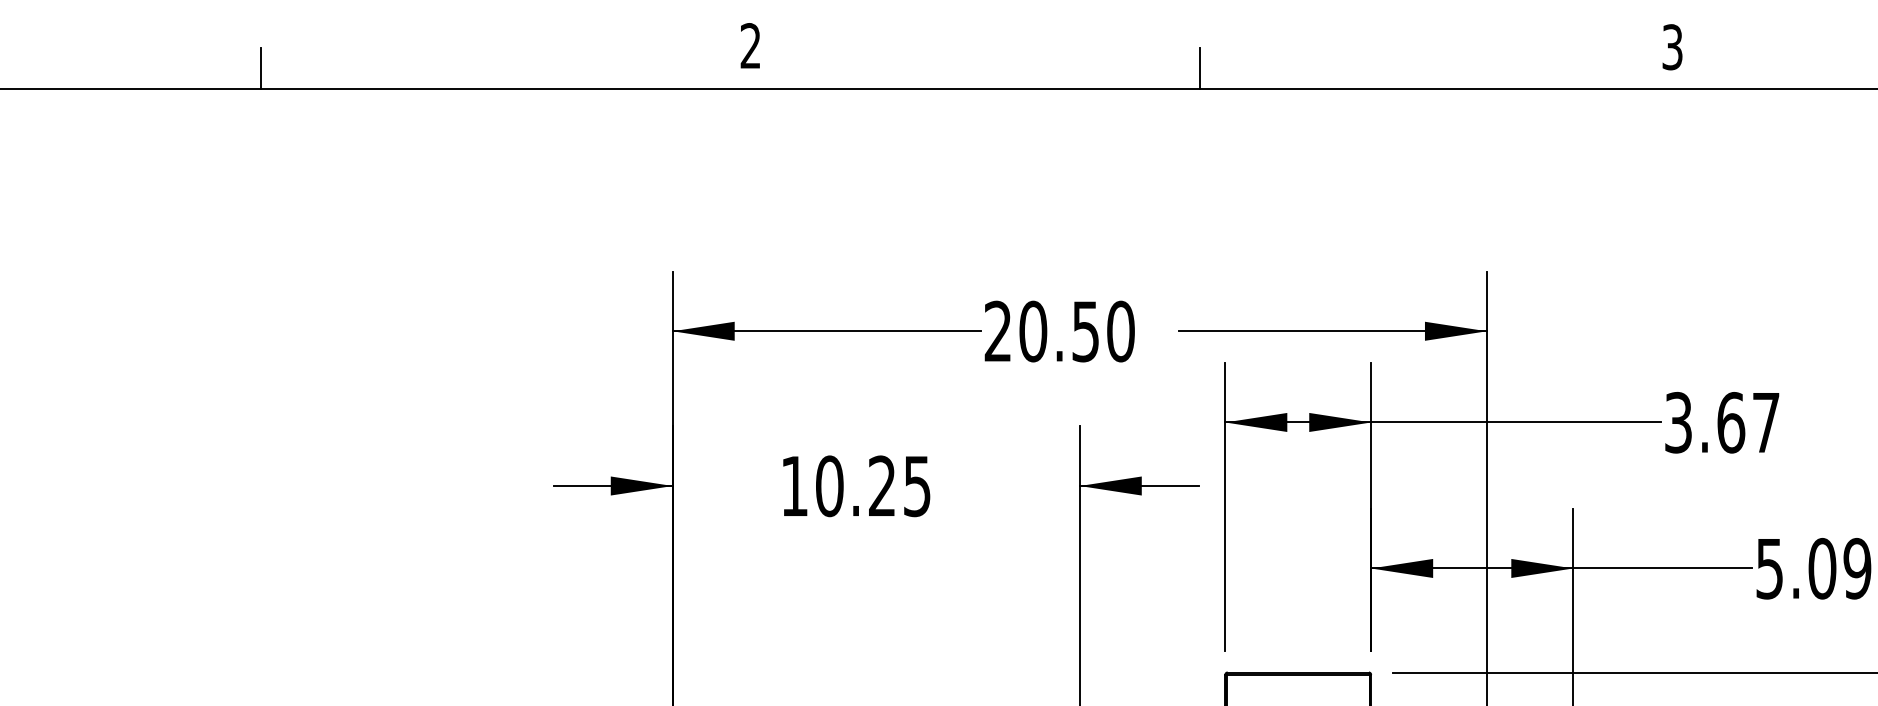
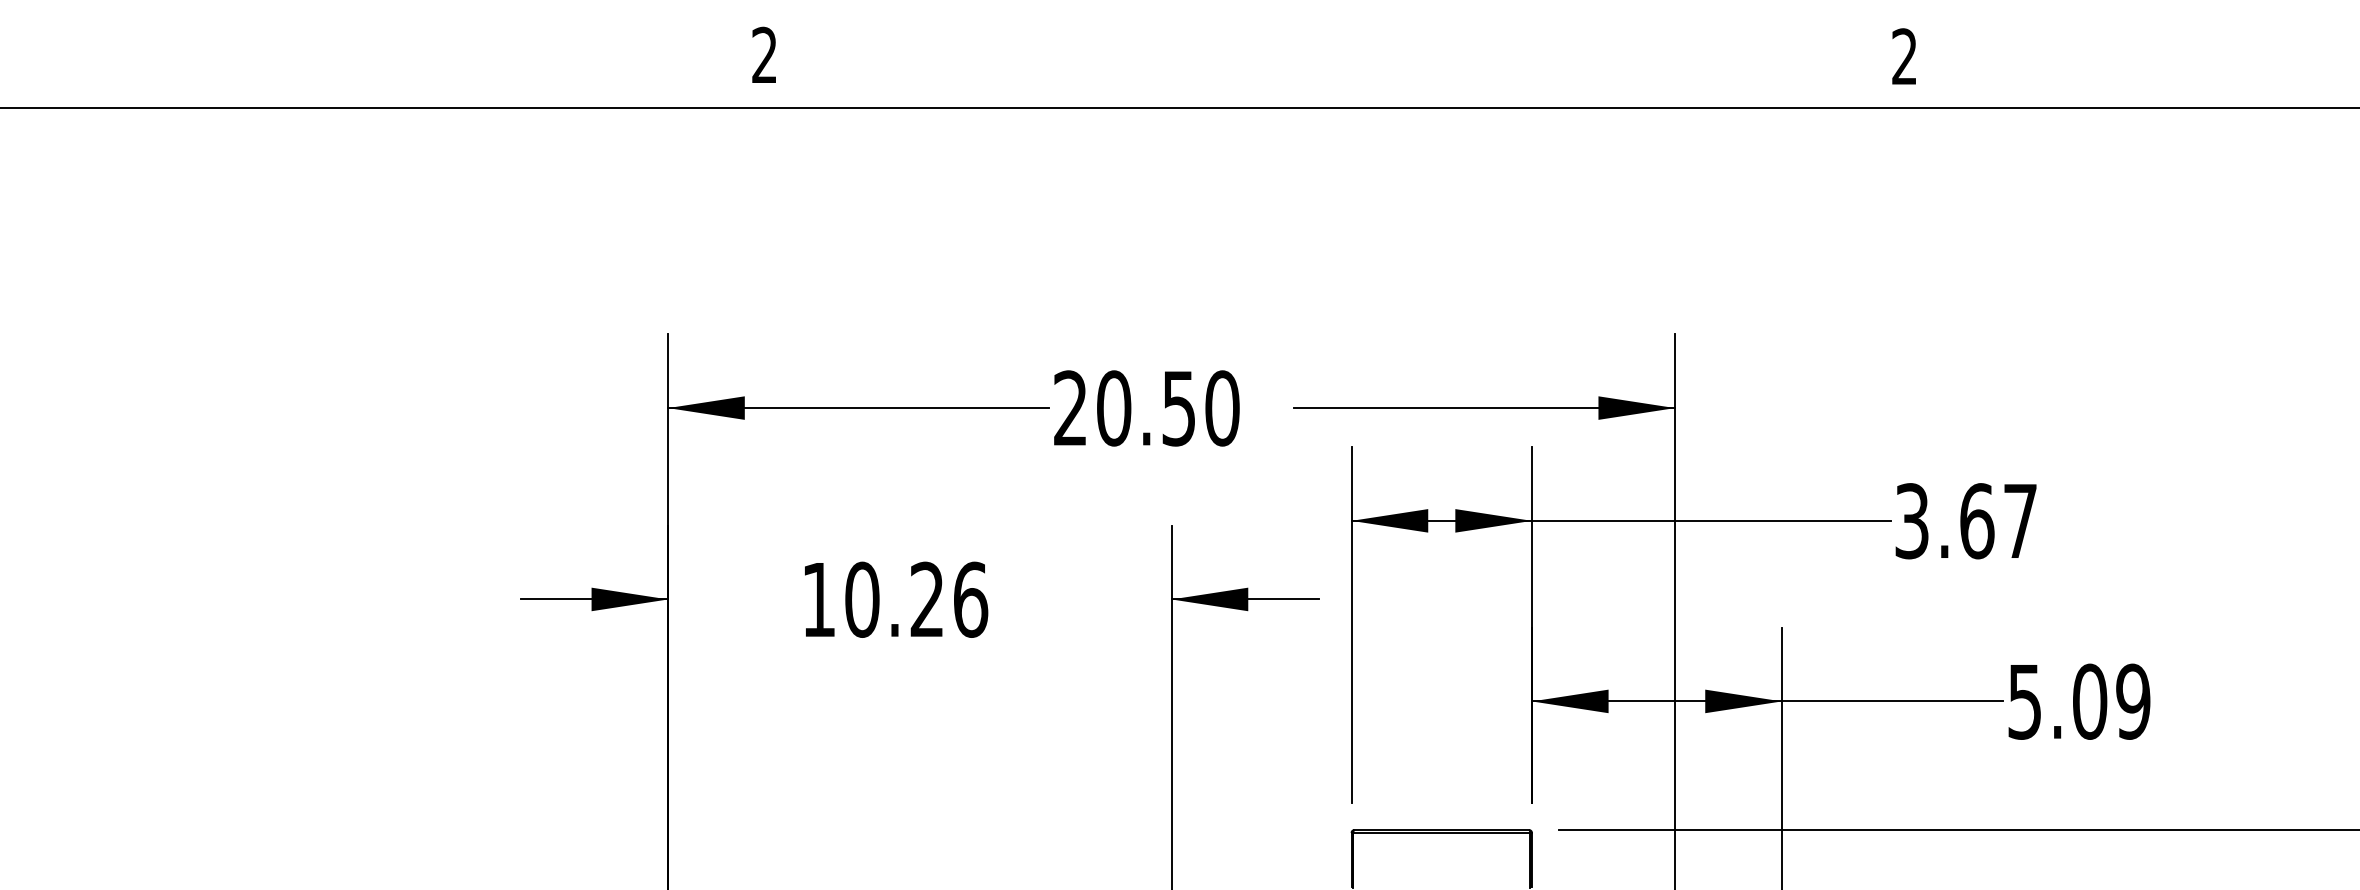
text: (1672, 46) -> (1904, 56), 3 -> 2
line: (261, 68) -> (159, 83), removed
line: (1199, 68) -> (1319, 83), removed
text: (918, 486) -> (971, 599), 10.25 -> 10.26

